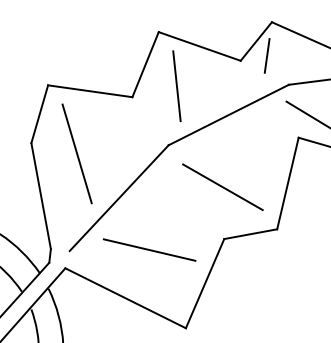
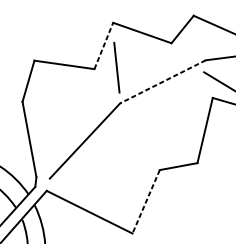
line: (266, 55) -> (189, 39), removed
line: (145, 64) -> (103, 45), solid -> dashed
line: (176, 86) -> (116, 67), moved
line: (228, 115) -> (162, 82), solid -> dashed
line: (76, 153) -> (54, 109), removed
line: (222, 186) -> (158, 132), removed
line: (149, 249) -> (106, 177), removed
line: (205, 283) -> (146, 201), solid -> dashed

